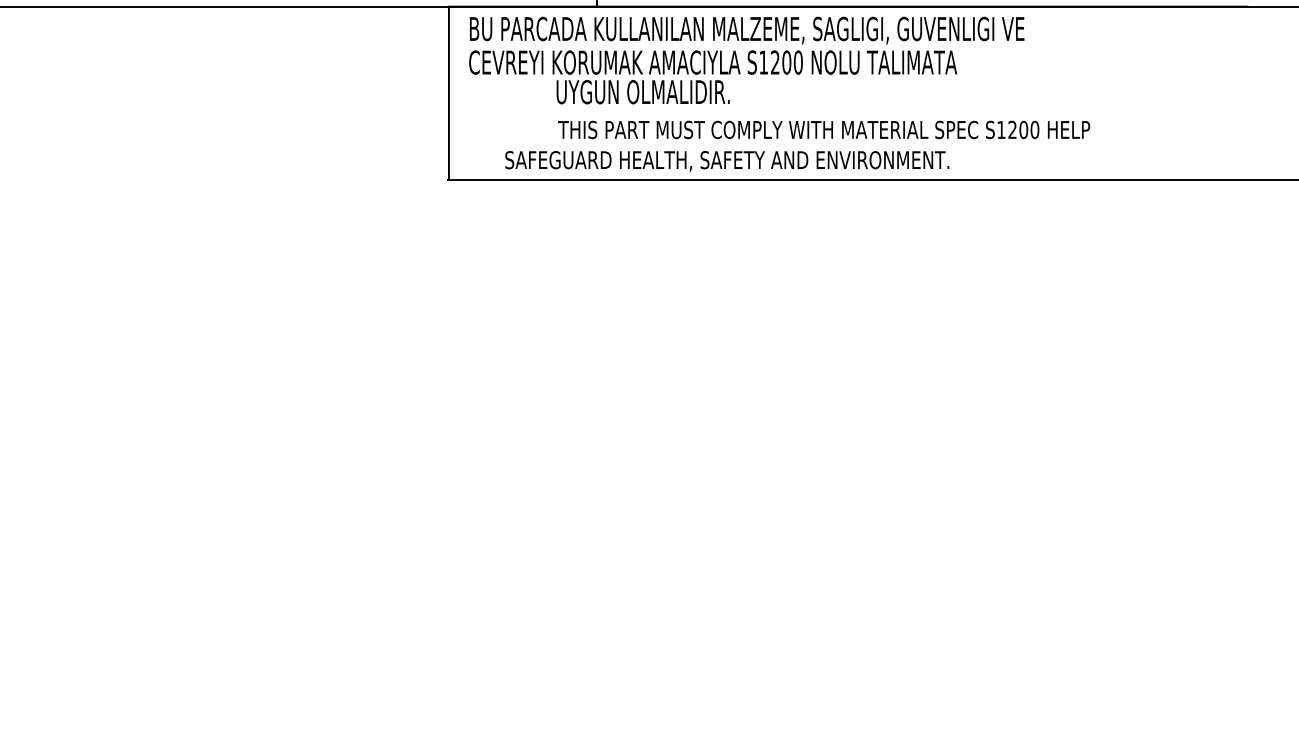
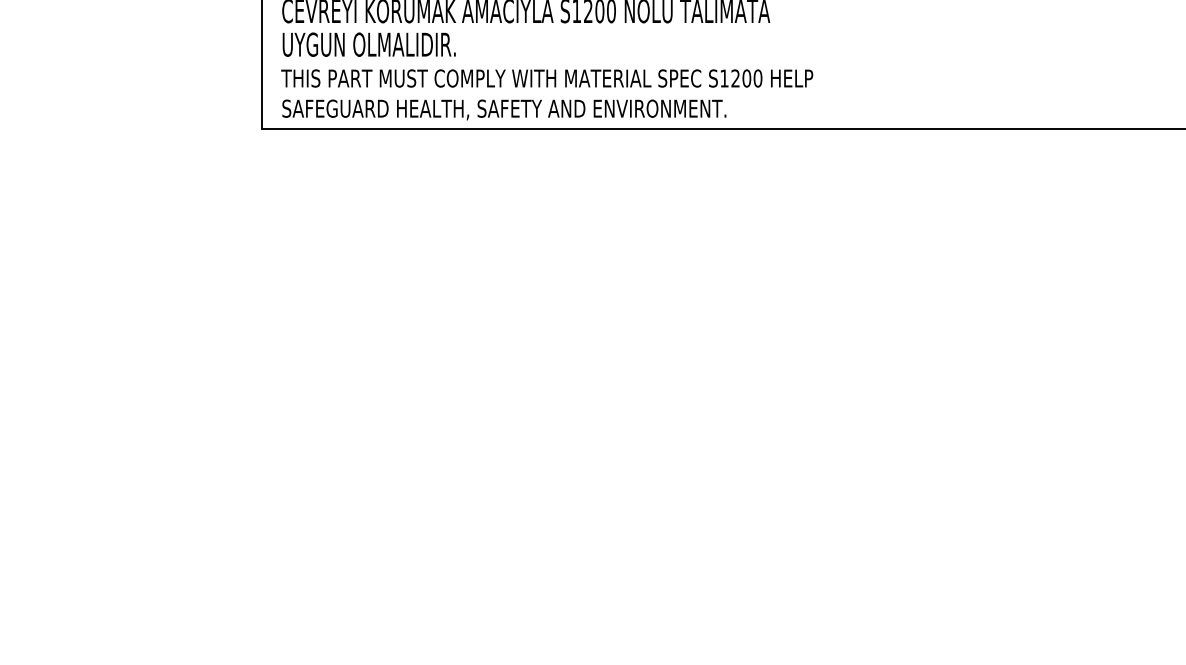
text: (642, 92) -> (368, 45), moved
text: (824, 129) -> (547, 78), moved
text: (727, 161) -> (504, 110), moved

